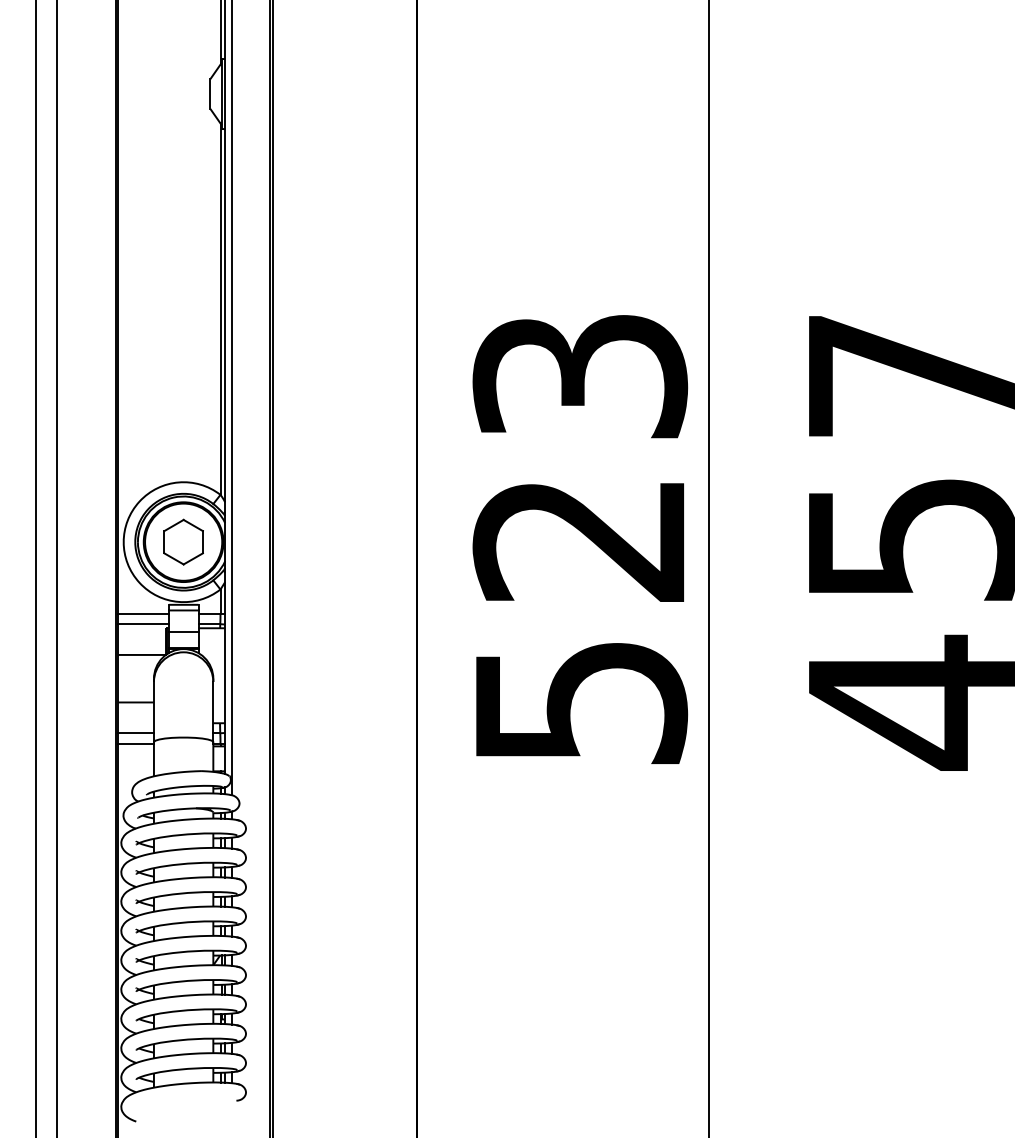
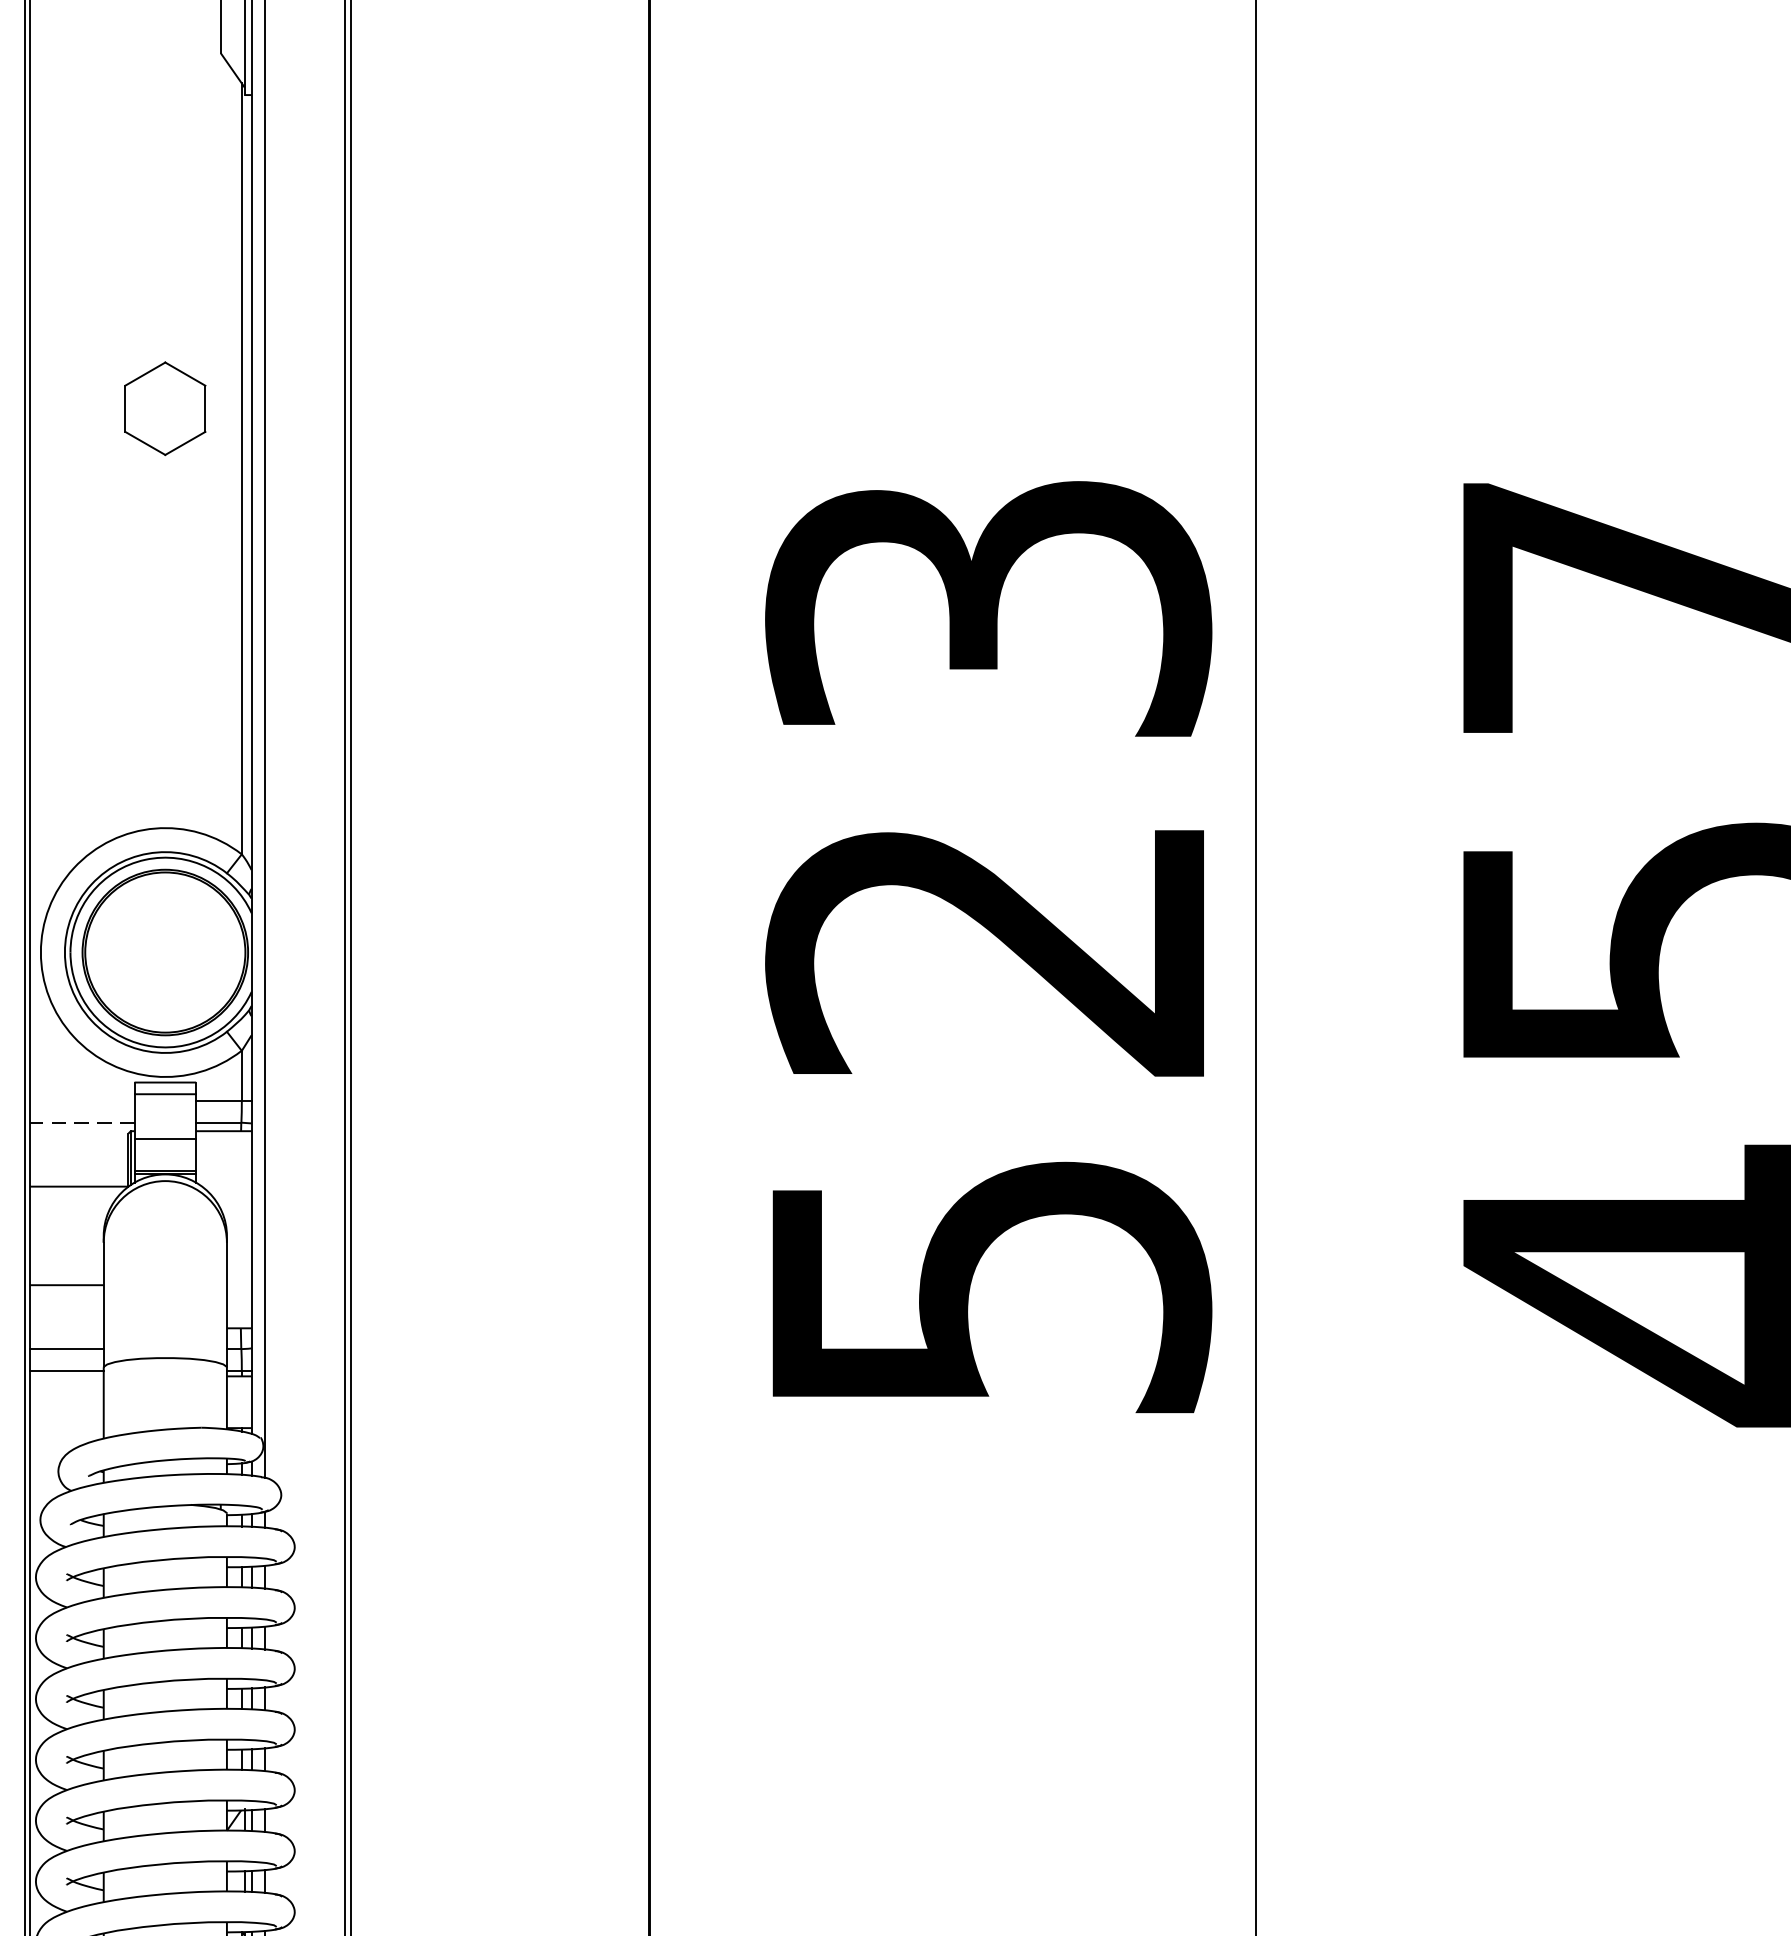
part: (183, 541) -> (165, 407), moved
line: (143, 613) -> (81, 1100), removed
line: (143, 624) -> (81, 1123), solid -> dashed

